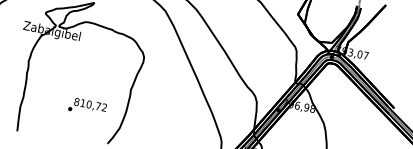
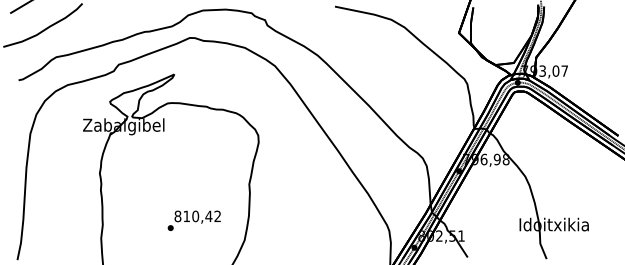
text: (98, 105) -> (208, 215), 810,72 -> 810,42

